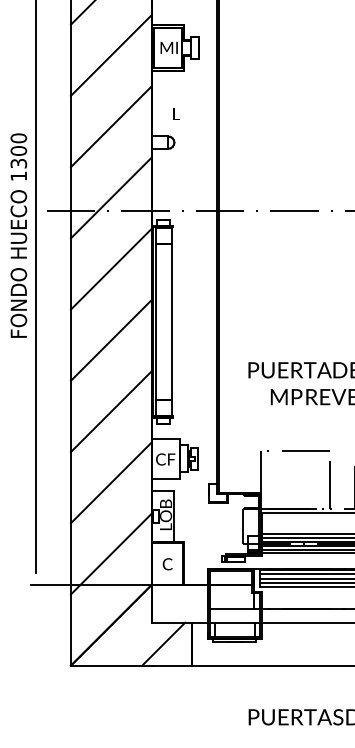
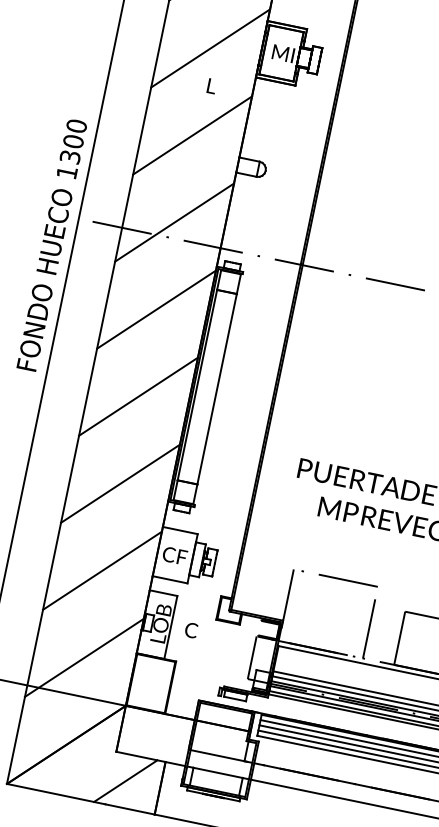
text: (176, 113) -> (212, 85), moved
text: (167, 564) -> (191, 630), moved

